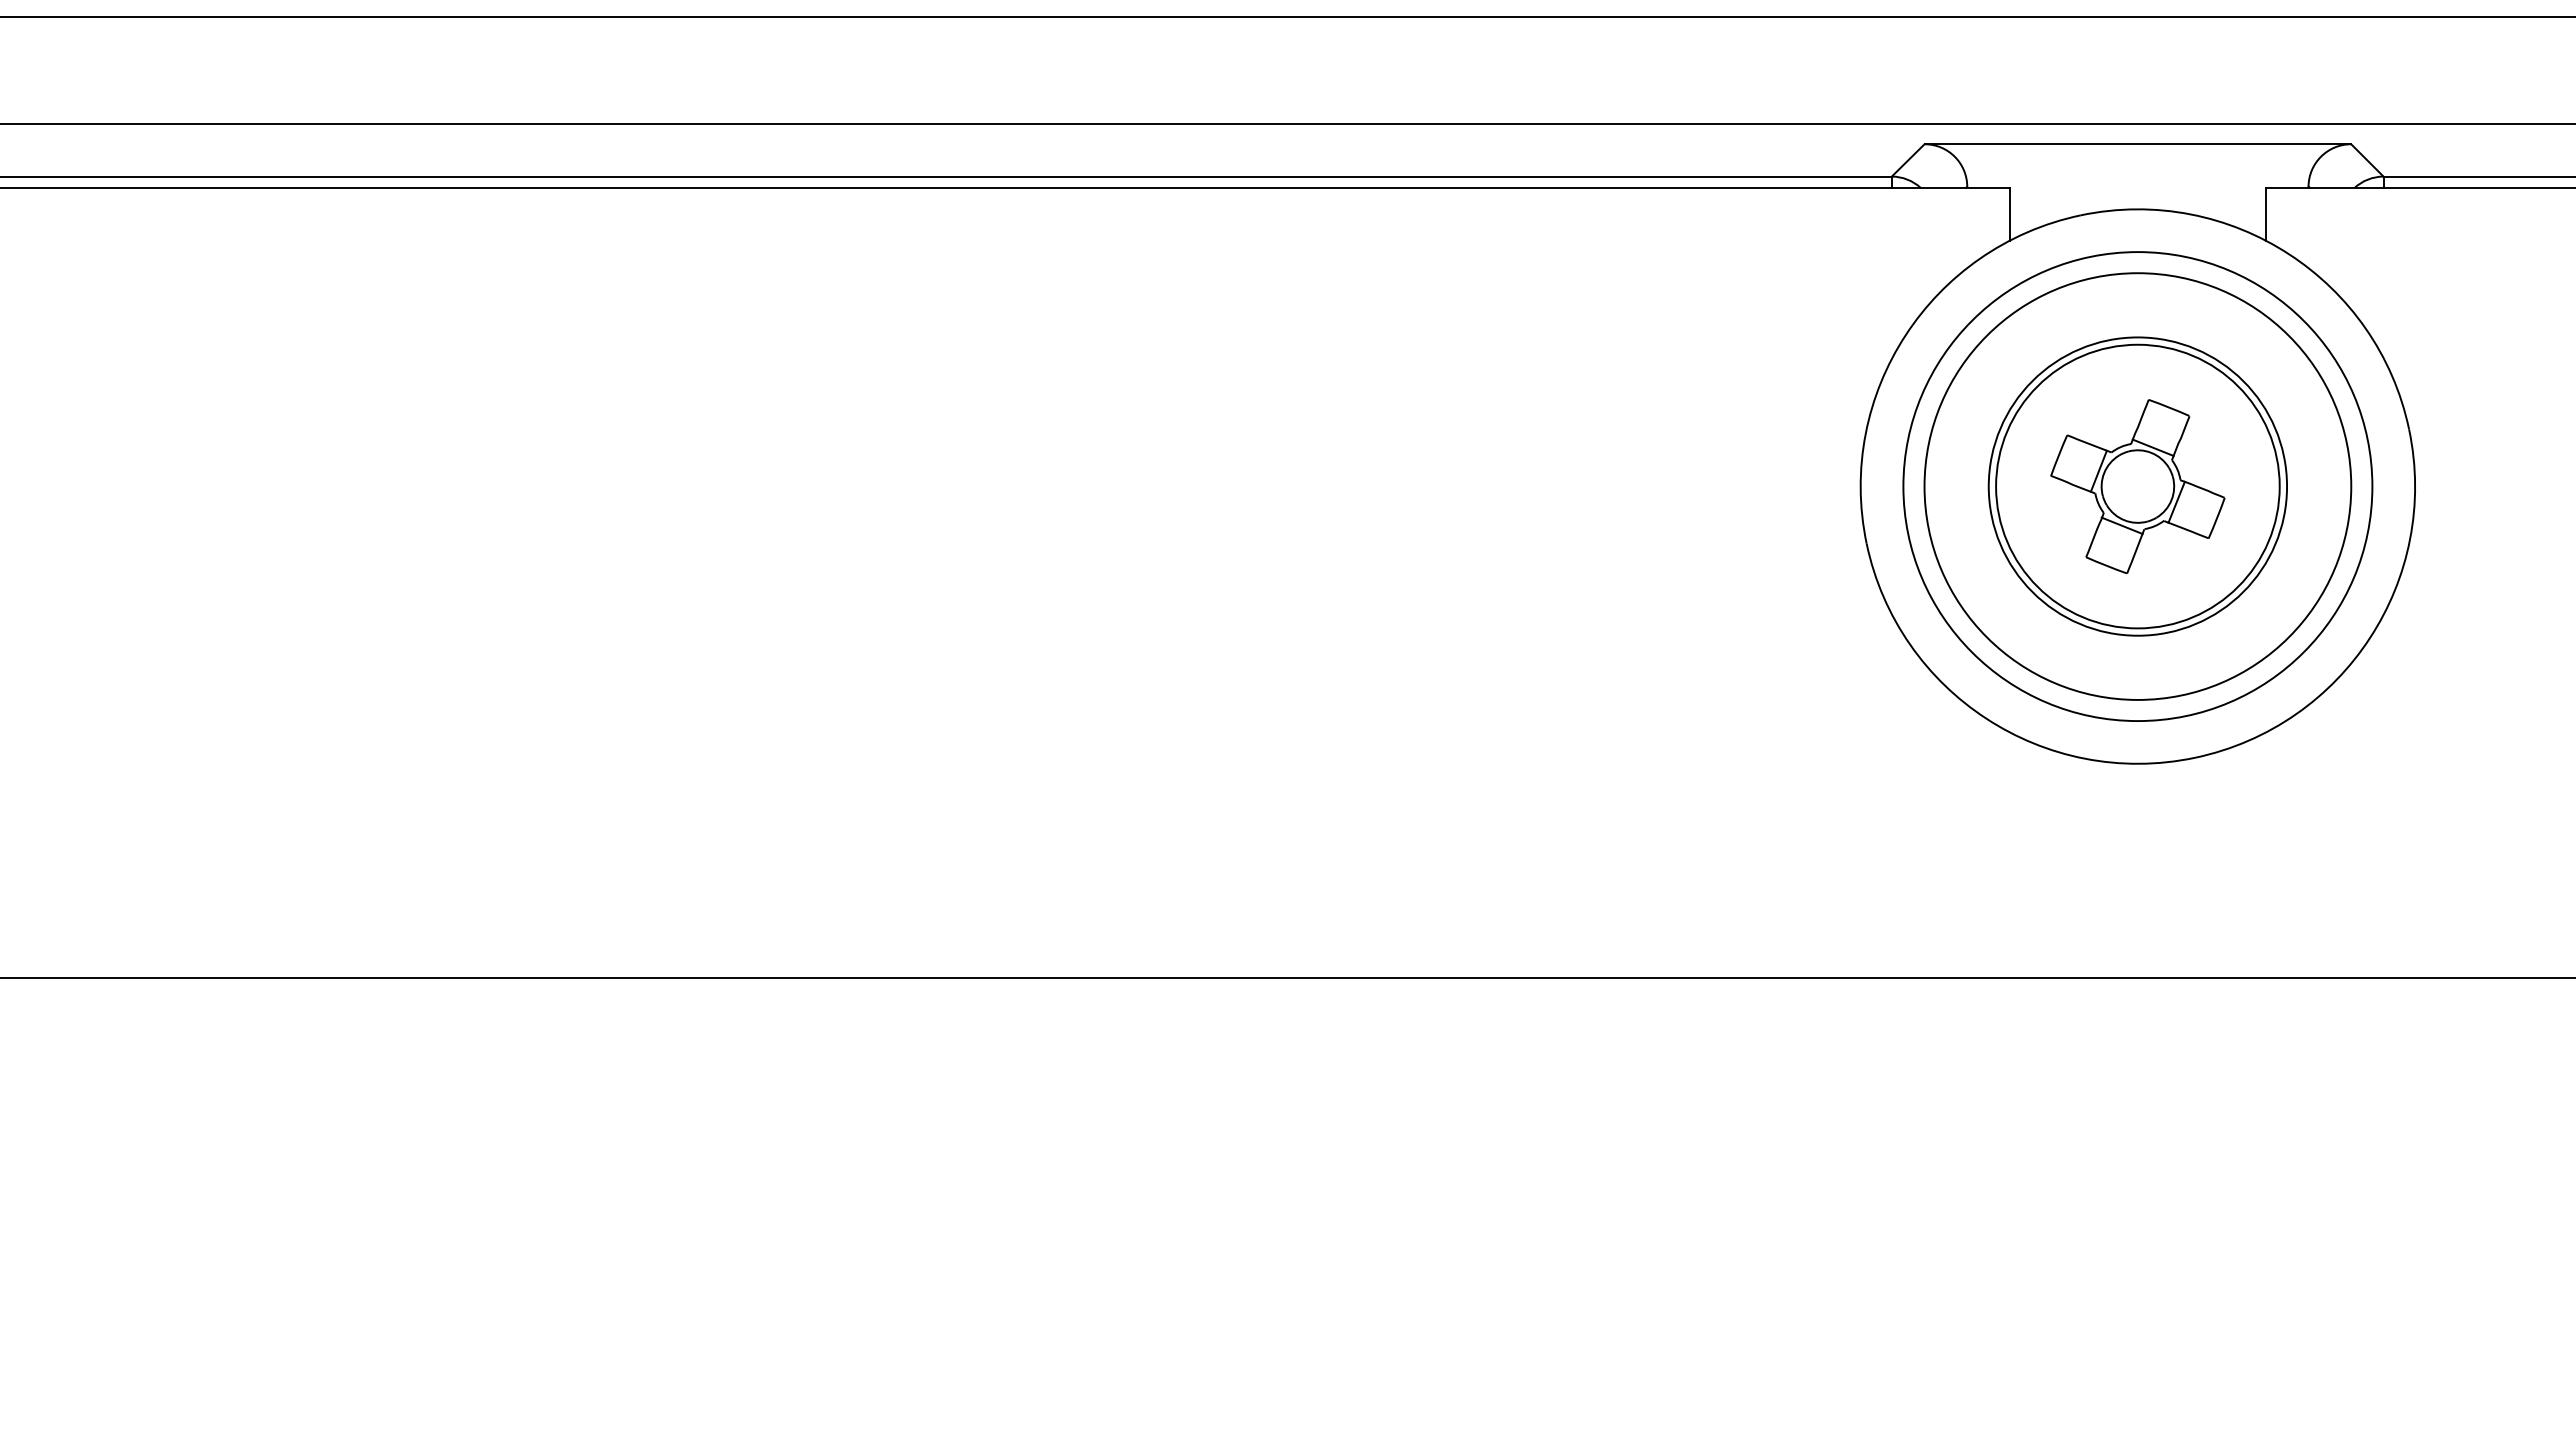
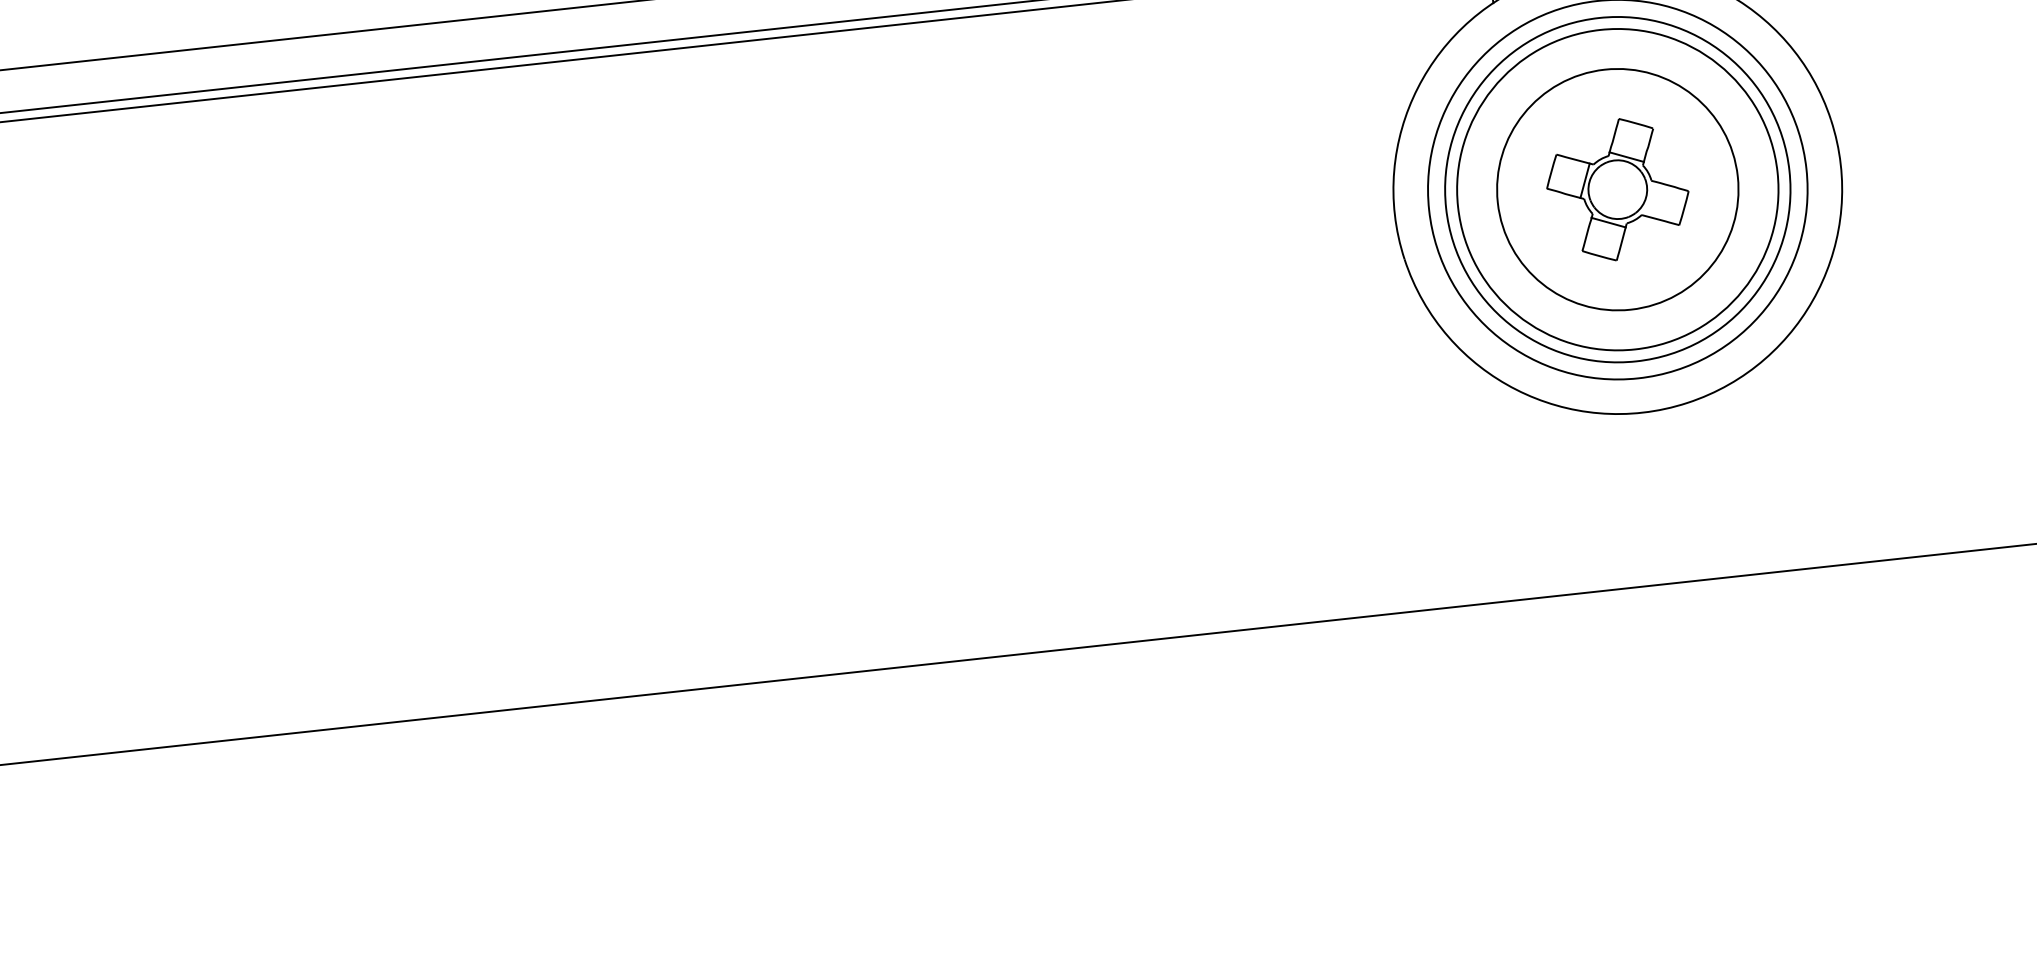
circle: (2137, 486) -> (1617, 189), size x1.4
line: (2176, 501) -> (1650, 198), removed

